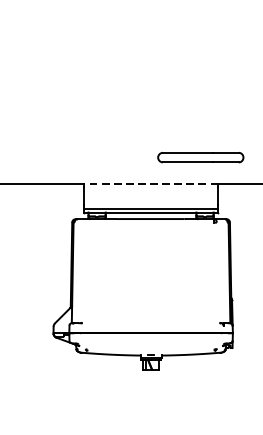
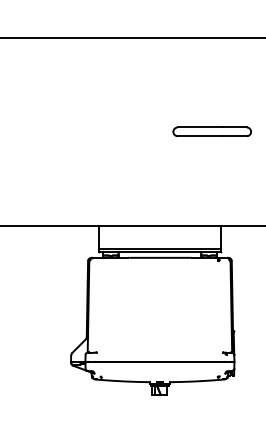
part: (200, 157) -> (211, 131), moved
line: (150, 183) -> (159, 225), dashed -> solid

